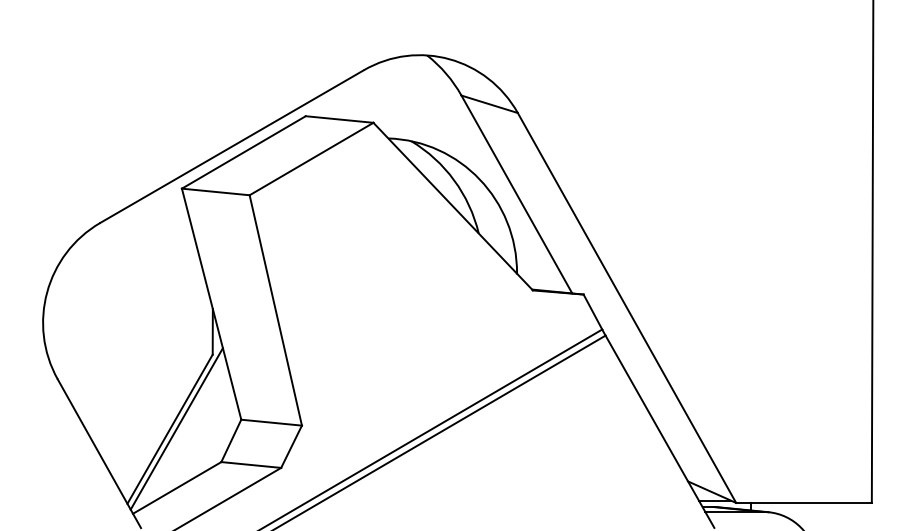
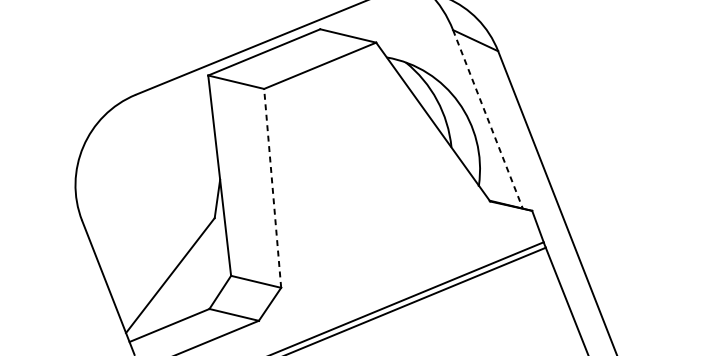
line: (517, 194) -> (488, 119), solid -> dashed
line: (275, 309) -> (272, 187), solid -> dashed
line: (176, 428) -> (175, 275), removed

